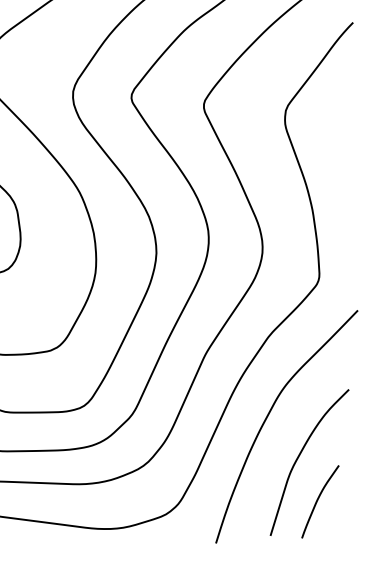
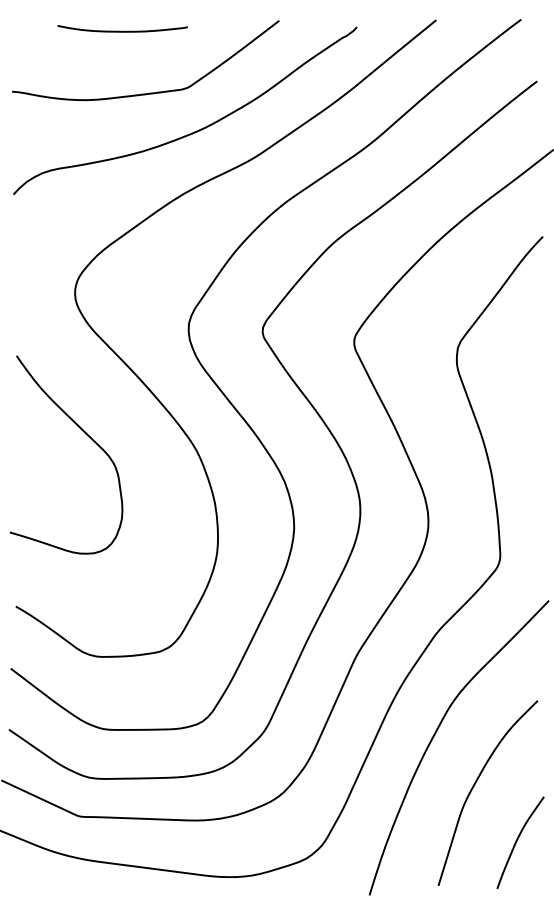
curve: (317, 500) -> (517, 841), moved

